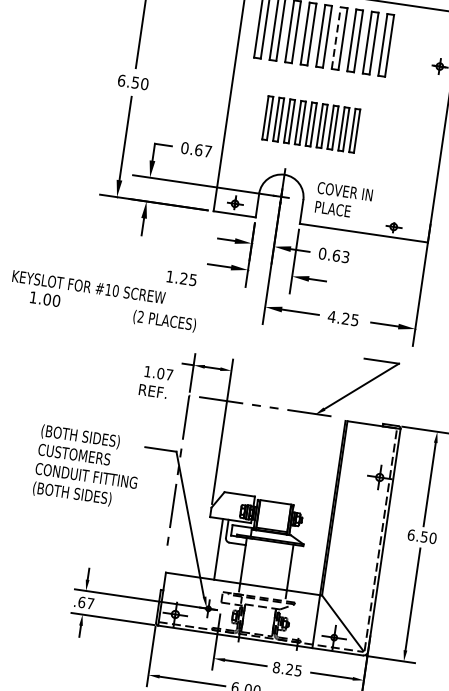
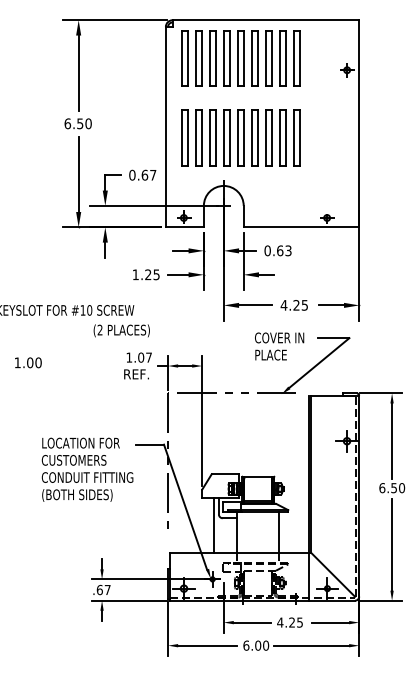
line: (335, 38) -> (251, 58), dashed -> solid
part: (310, 123) -> (240, 137), size x1.43
text: (343, 201) -> (279, 346), moved
text: (181, 278) -> (146, 274), moved
text: (45, 298) -> (28, 362), moved
text: (164, 320) -> (121, 330), moved
text: (155, 381) -> (137, 365), moved
text: (84, 436) -> (80, 443), (BOTH SIDES) -> LOCATION FOR
text: (276, 667) -> (280, 622), 8.25 -> 4.25

